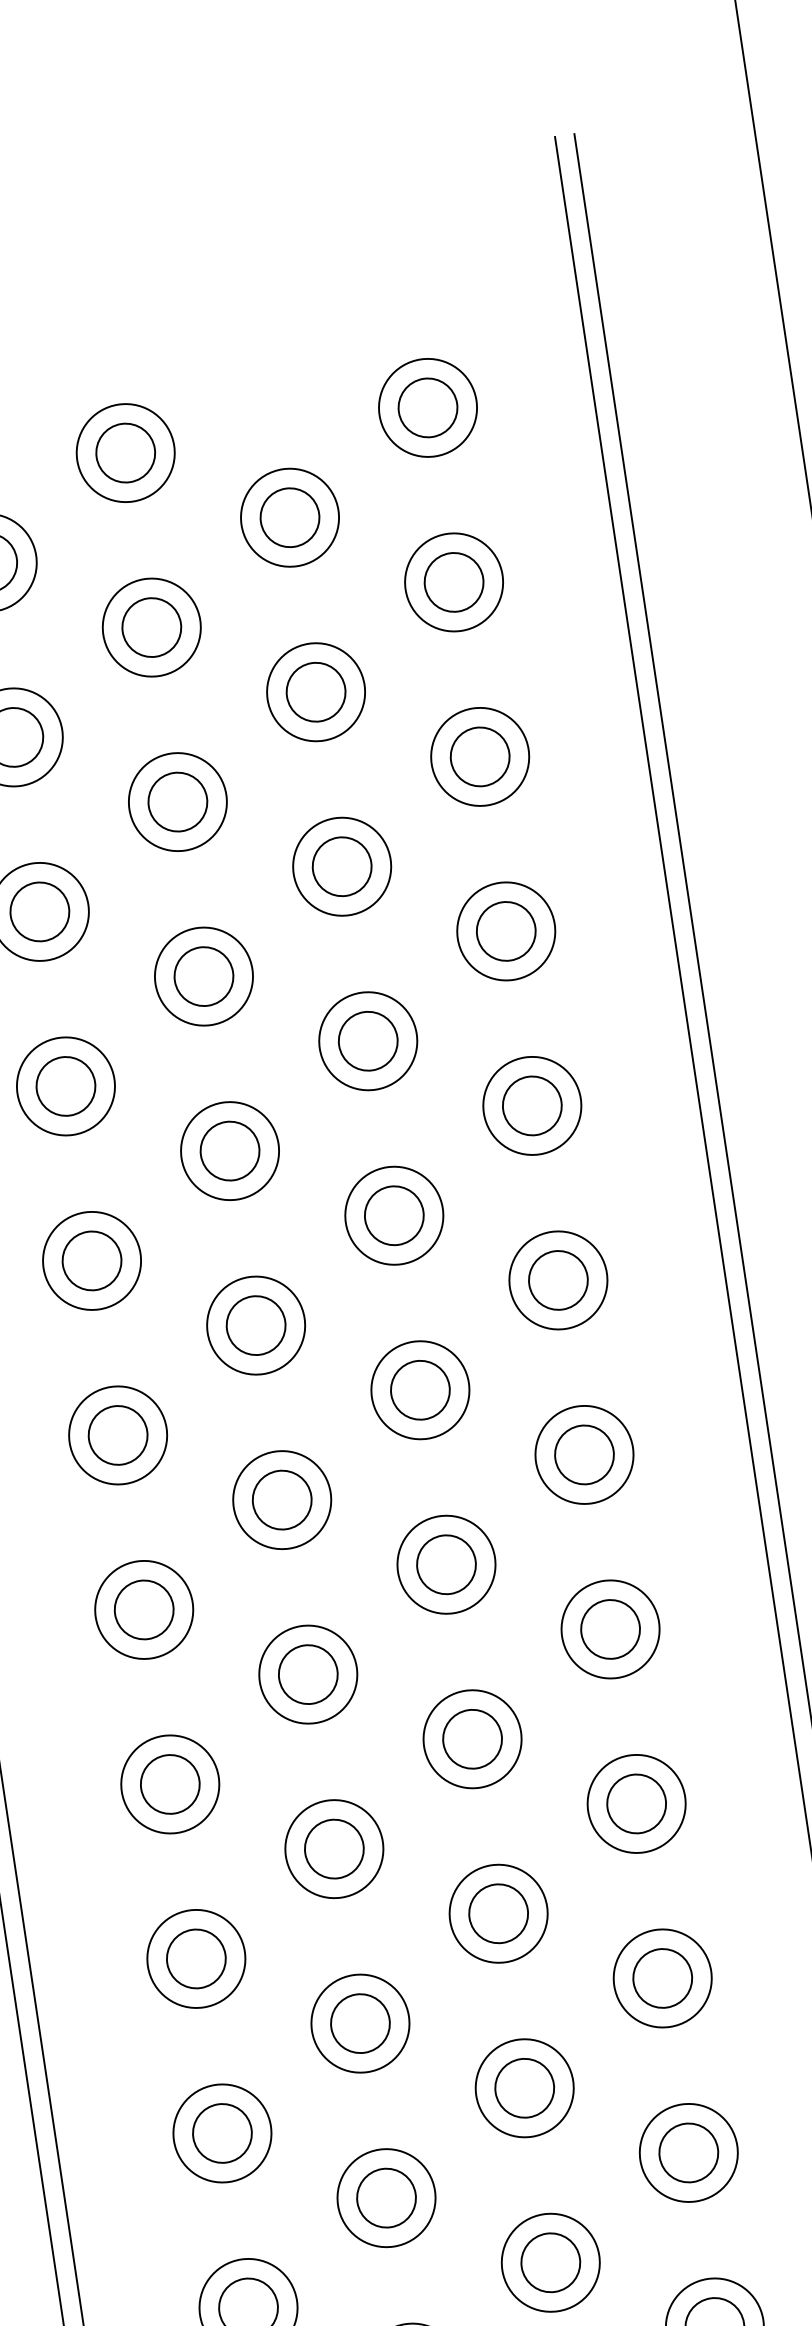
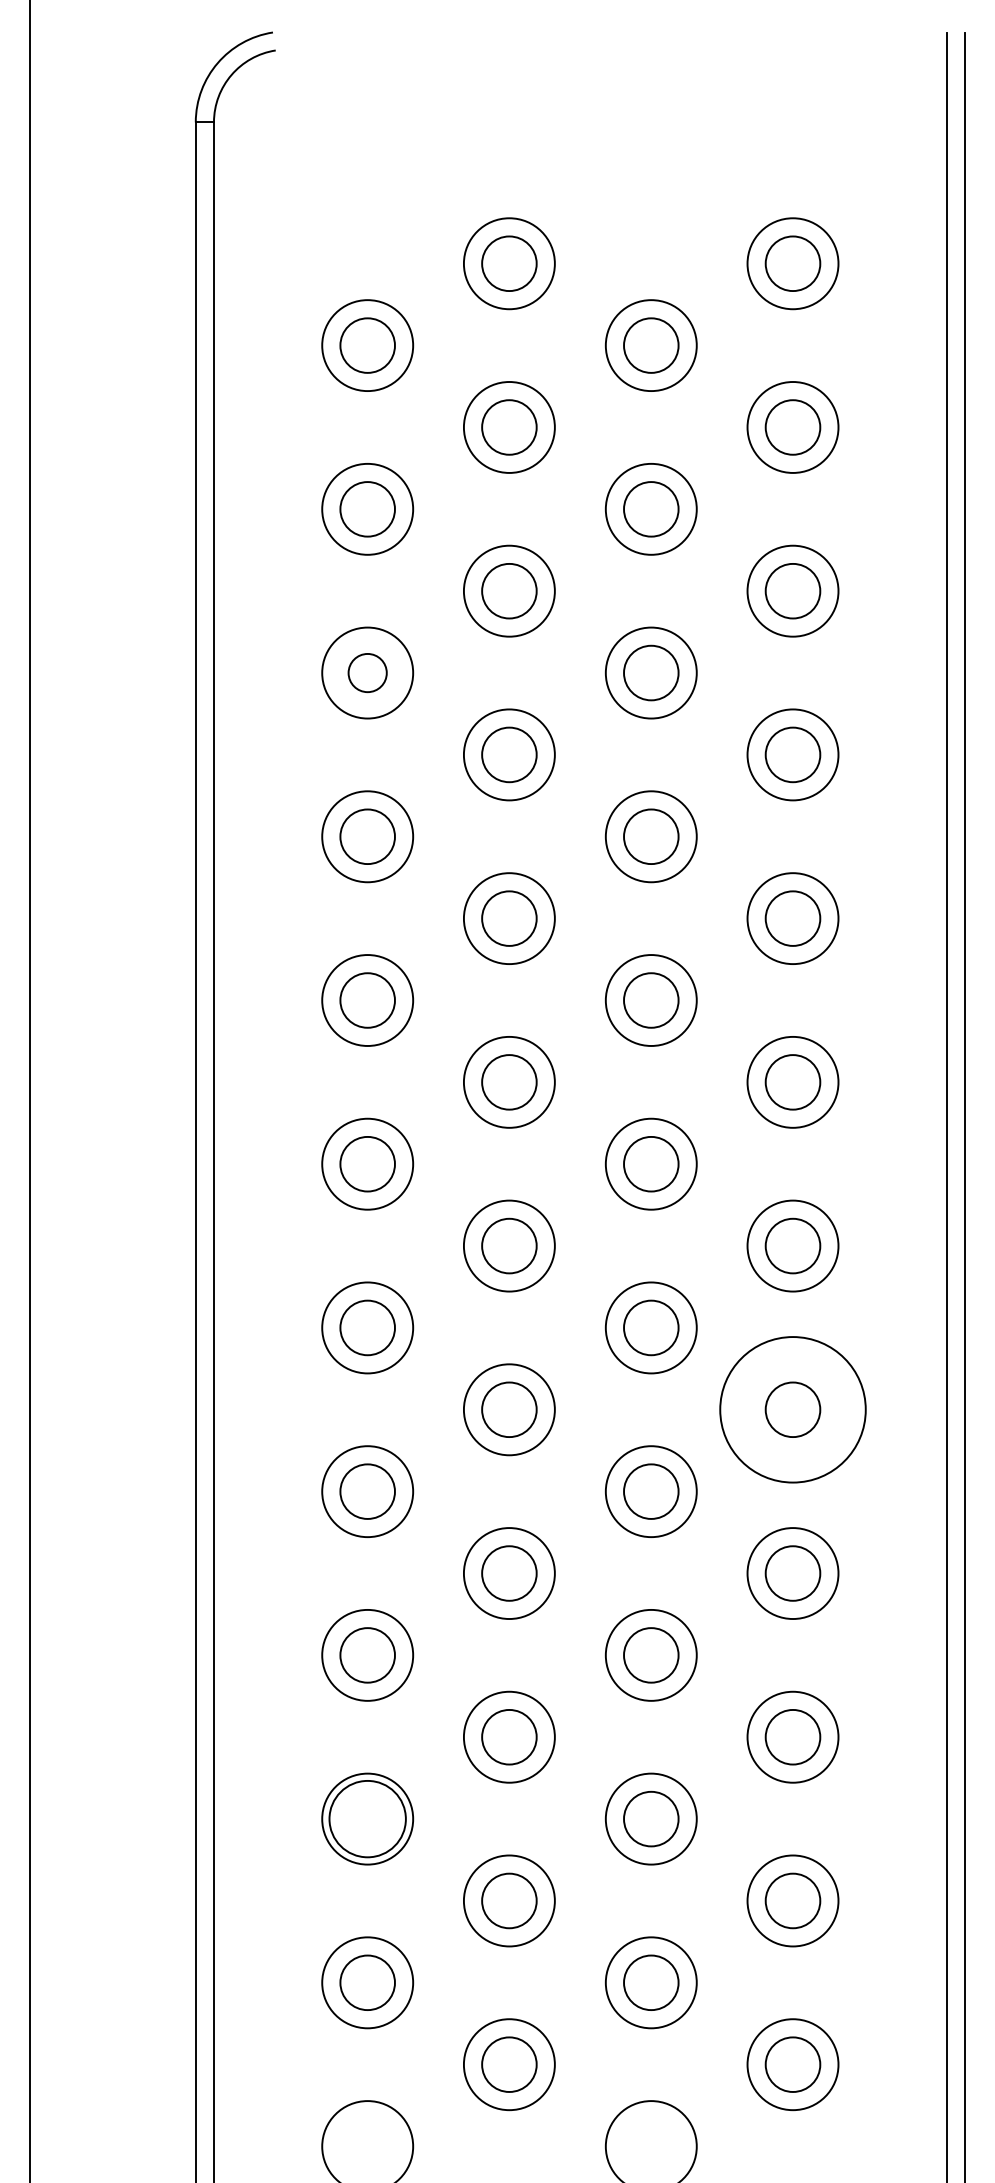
circle: (39, 911) -> (367, 672), size x0.7
circle: (609, 1629) -> (792, 1409), size x1.6
circle: (222, 2132) -> (367, 1818), size x1.4

